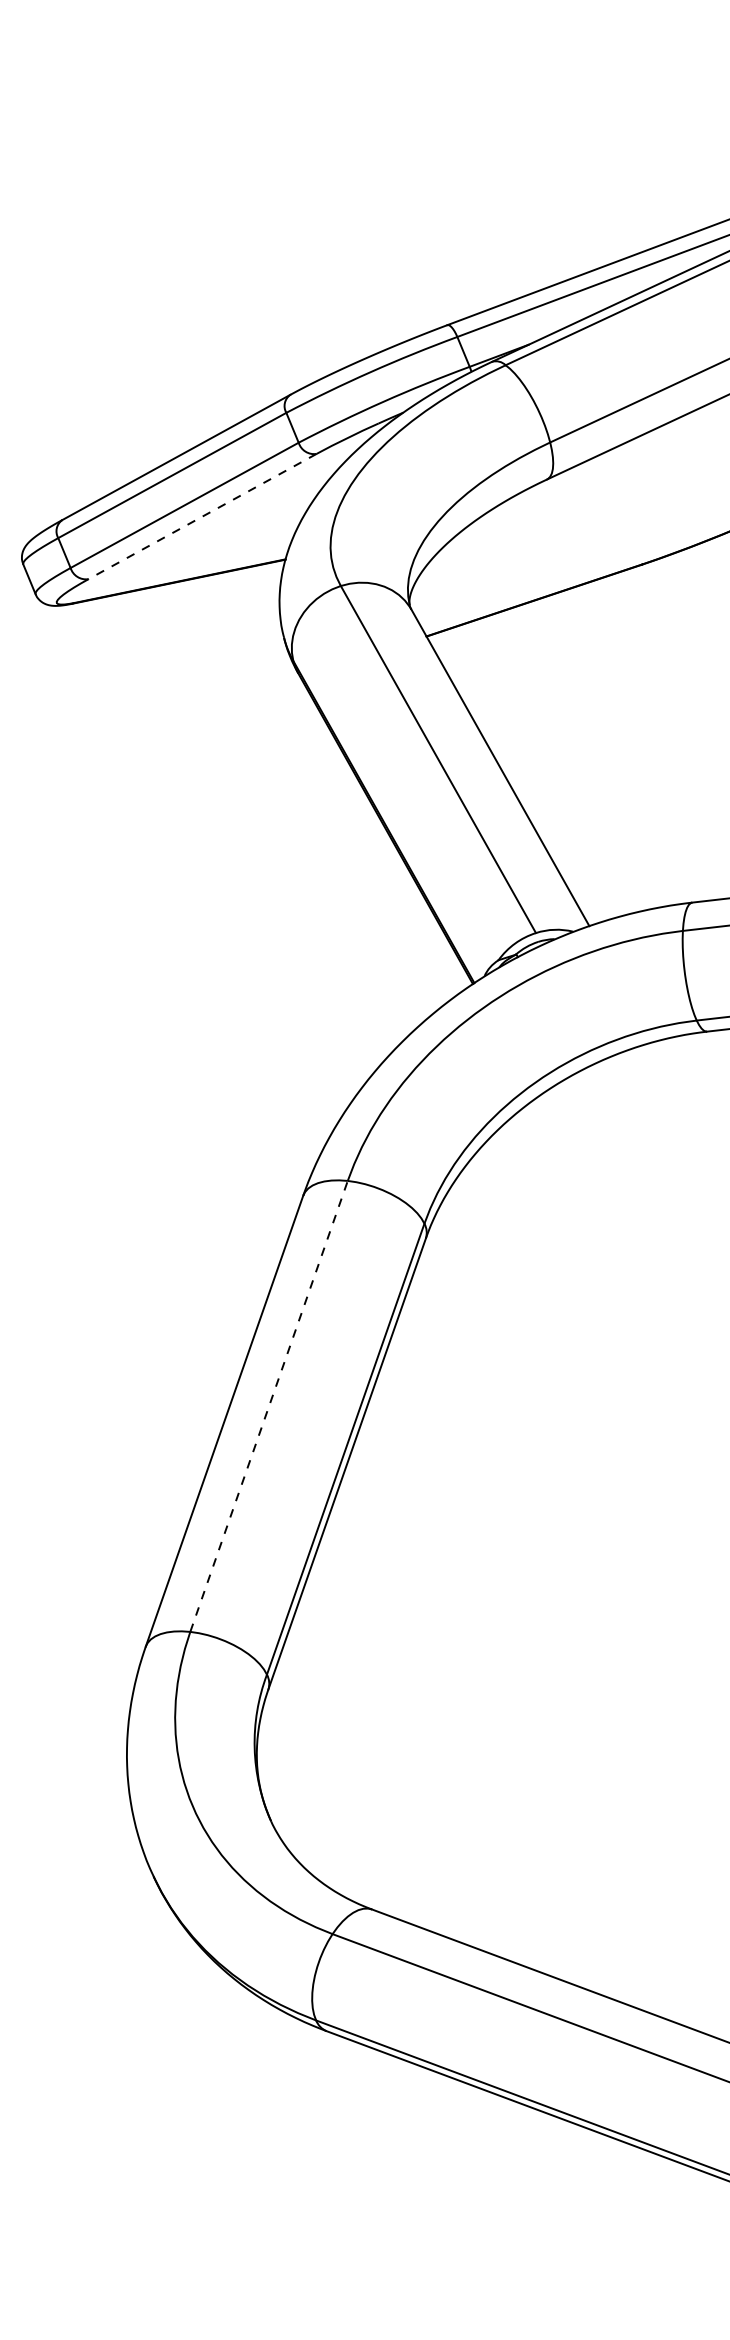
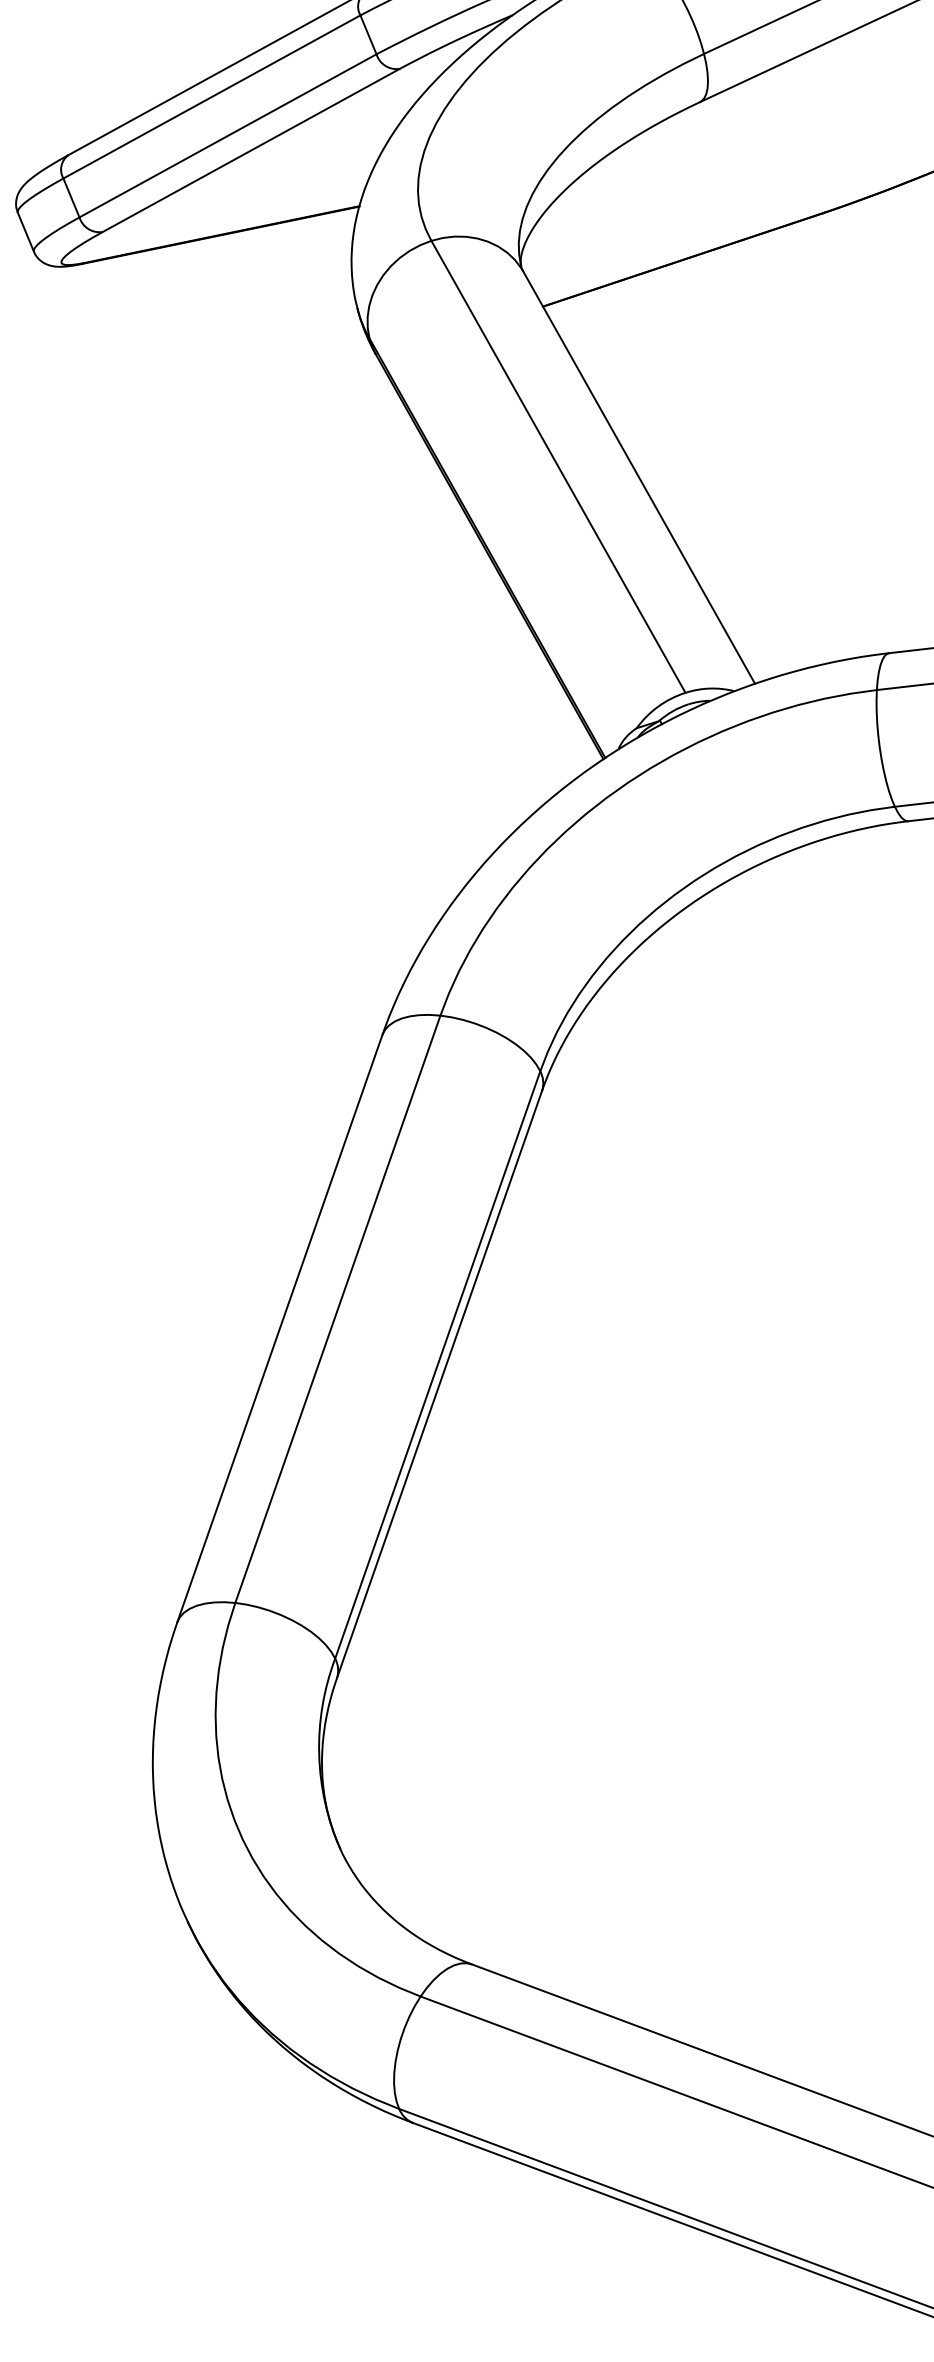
line: (202, 516) -> (251, 150), dashed -> solid
line: (269, 1406) -> (338, 1309), dashed -> solid

